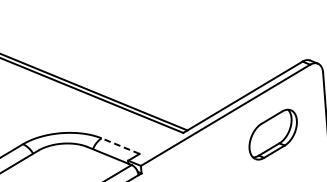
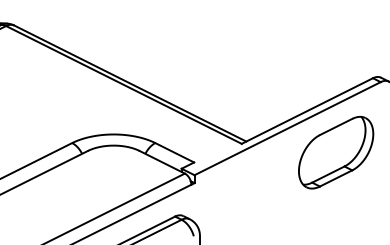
part: (273, 134) -> (336, 152), size x1.43
line: (120, 145) -> (174, 152), dashed -> solid

